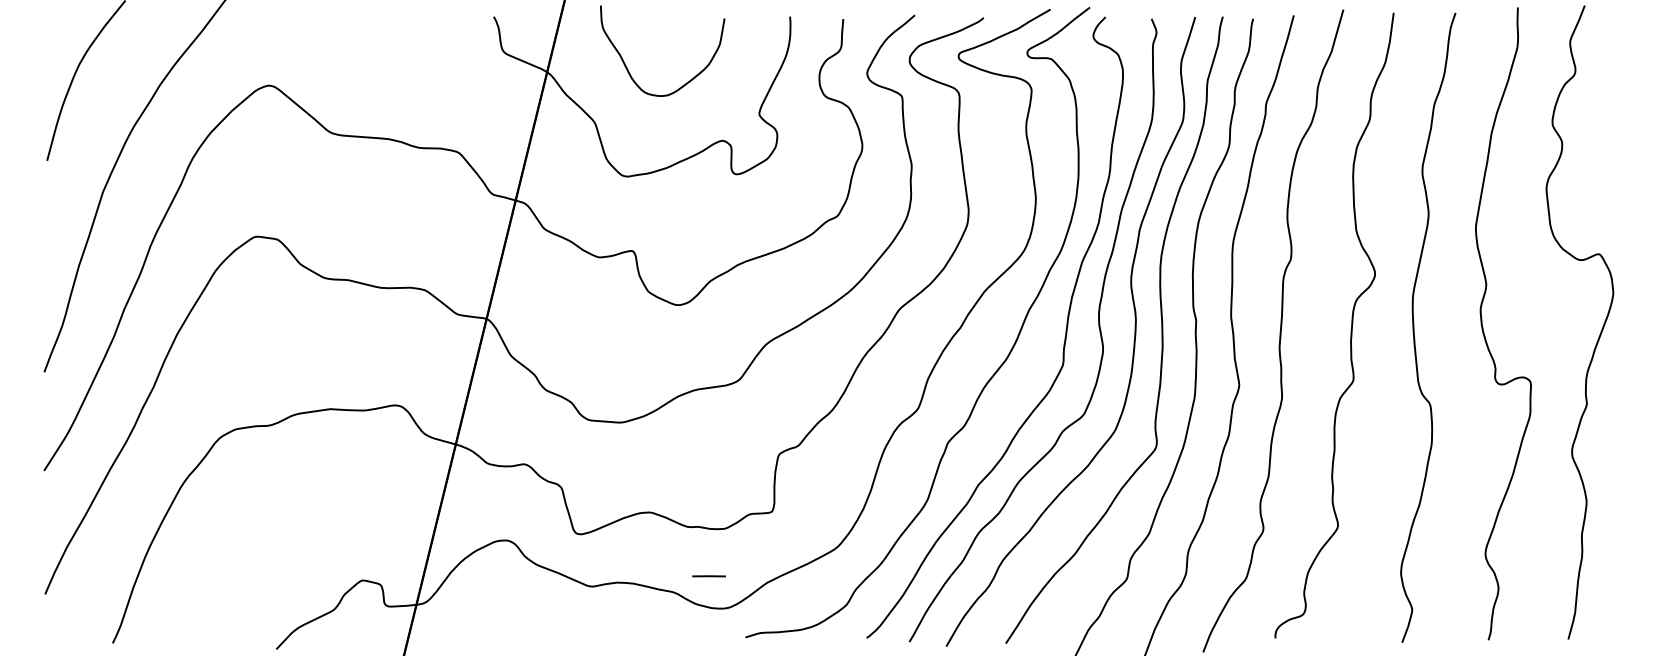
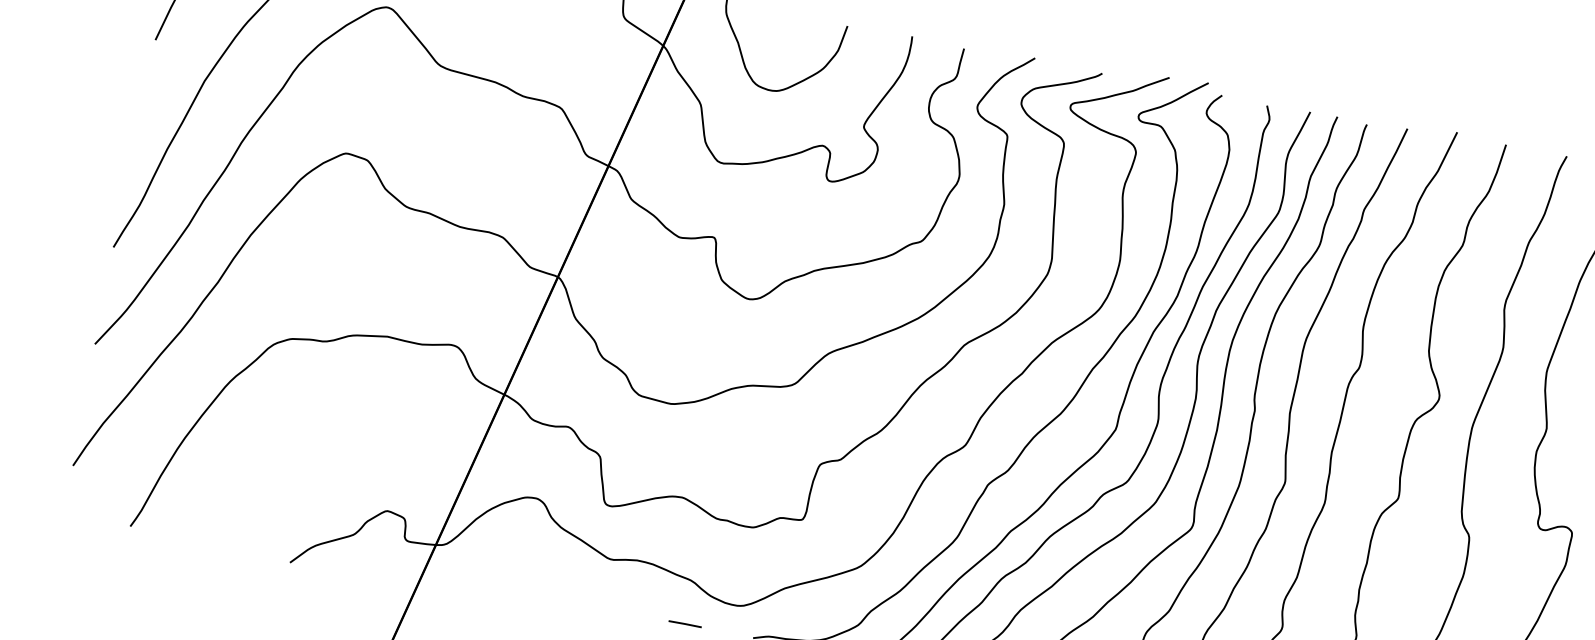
line: (708, 576) -> (684, 624), moved

